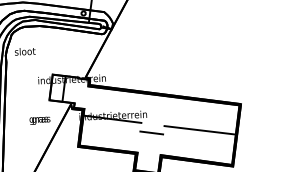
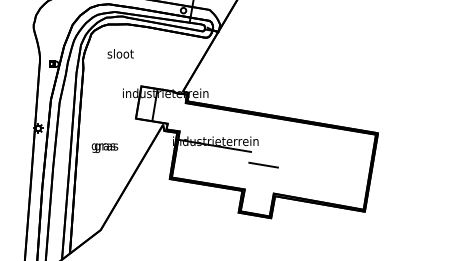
text: (24, 51) -> (120, 53), moved
text: (39, 121) -> (104, 148), moved
line: (199, 130) -> (324, 164), removed

